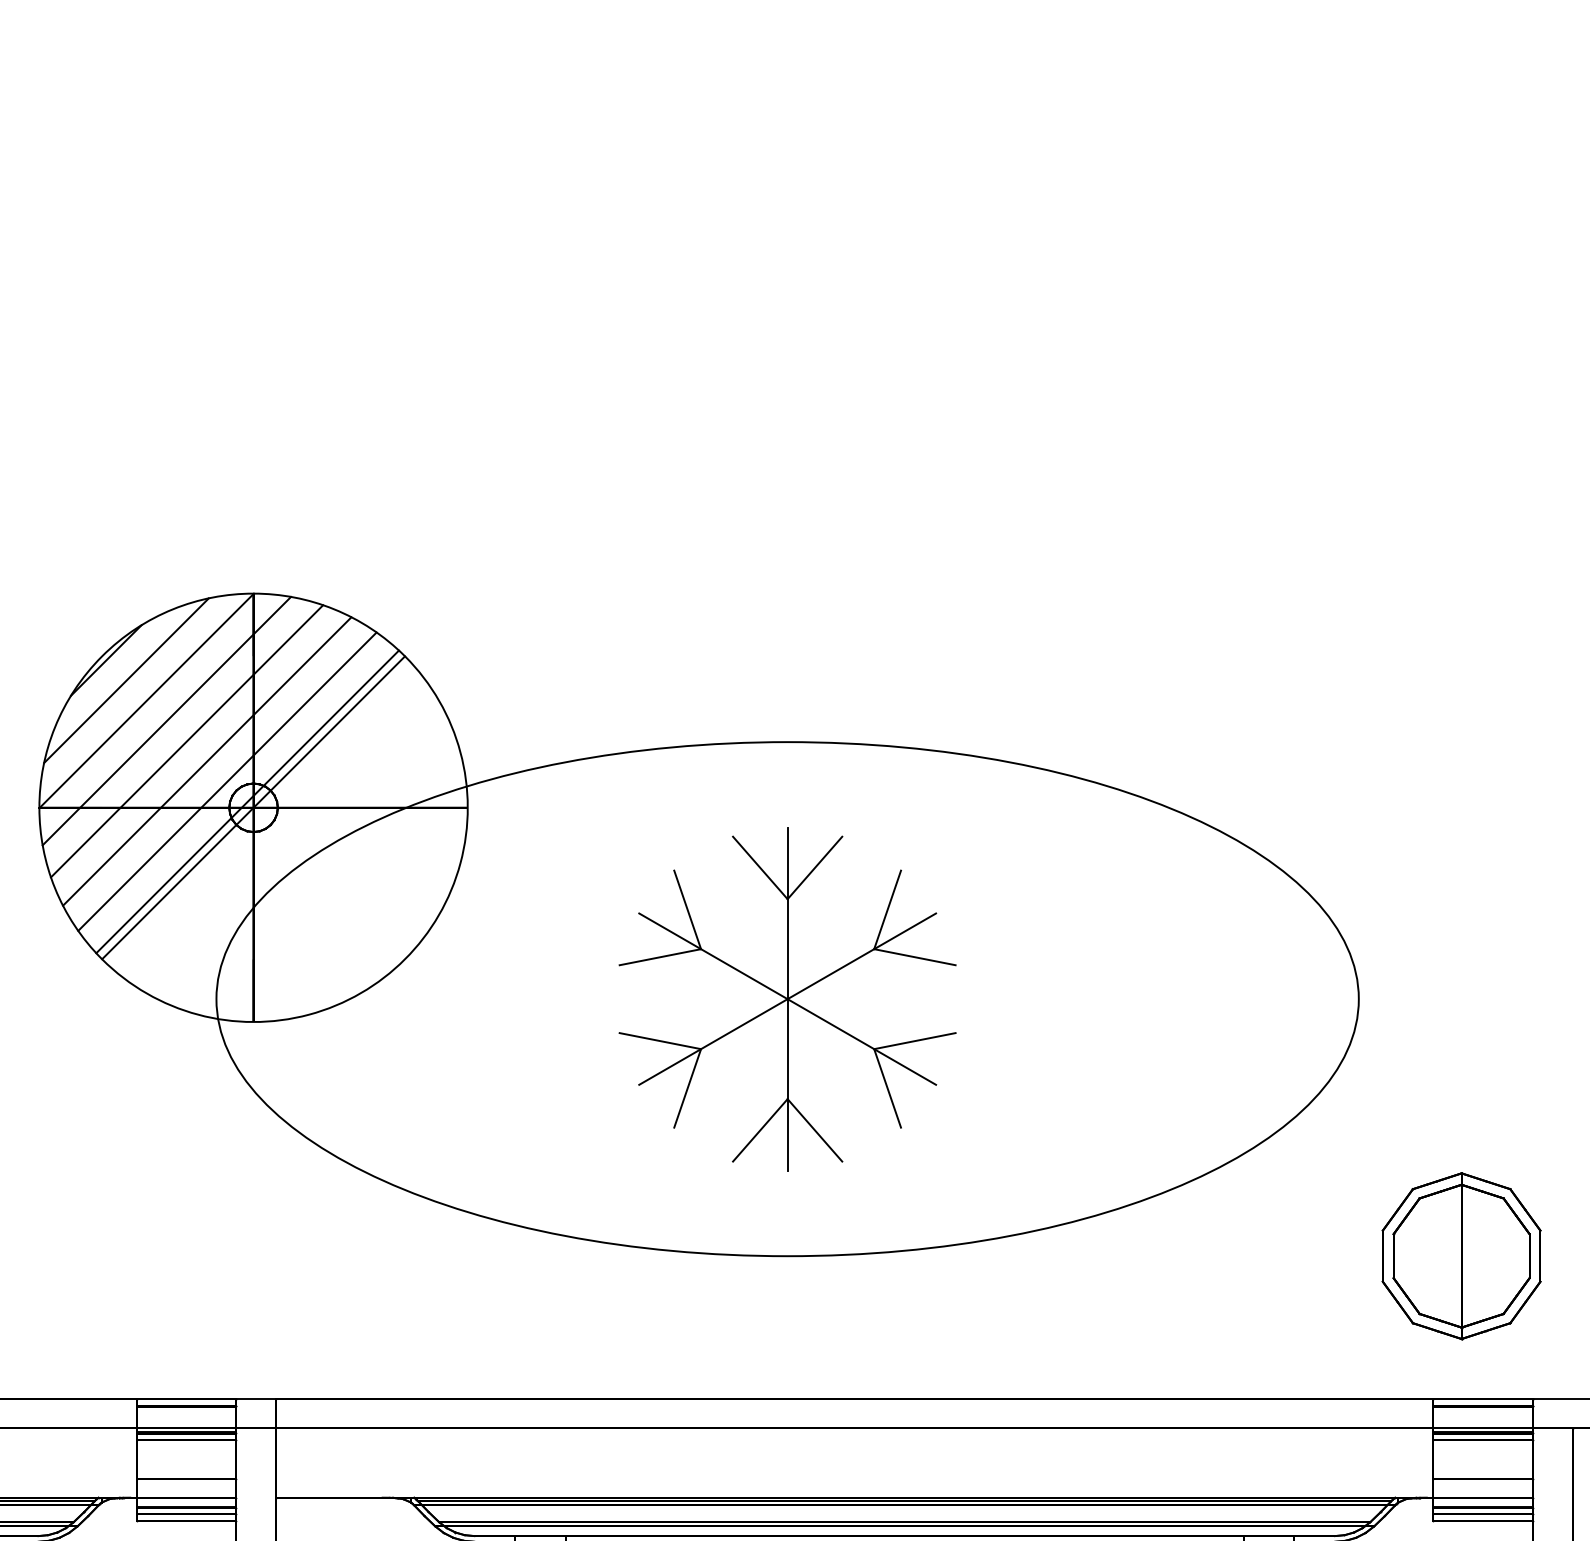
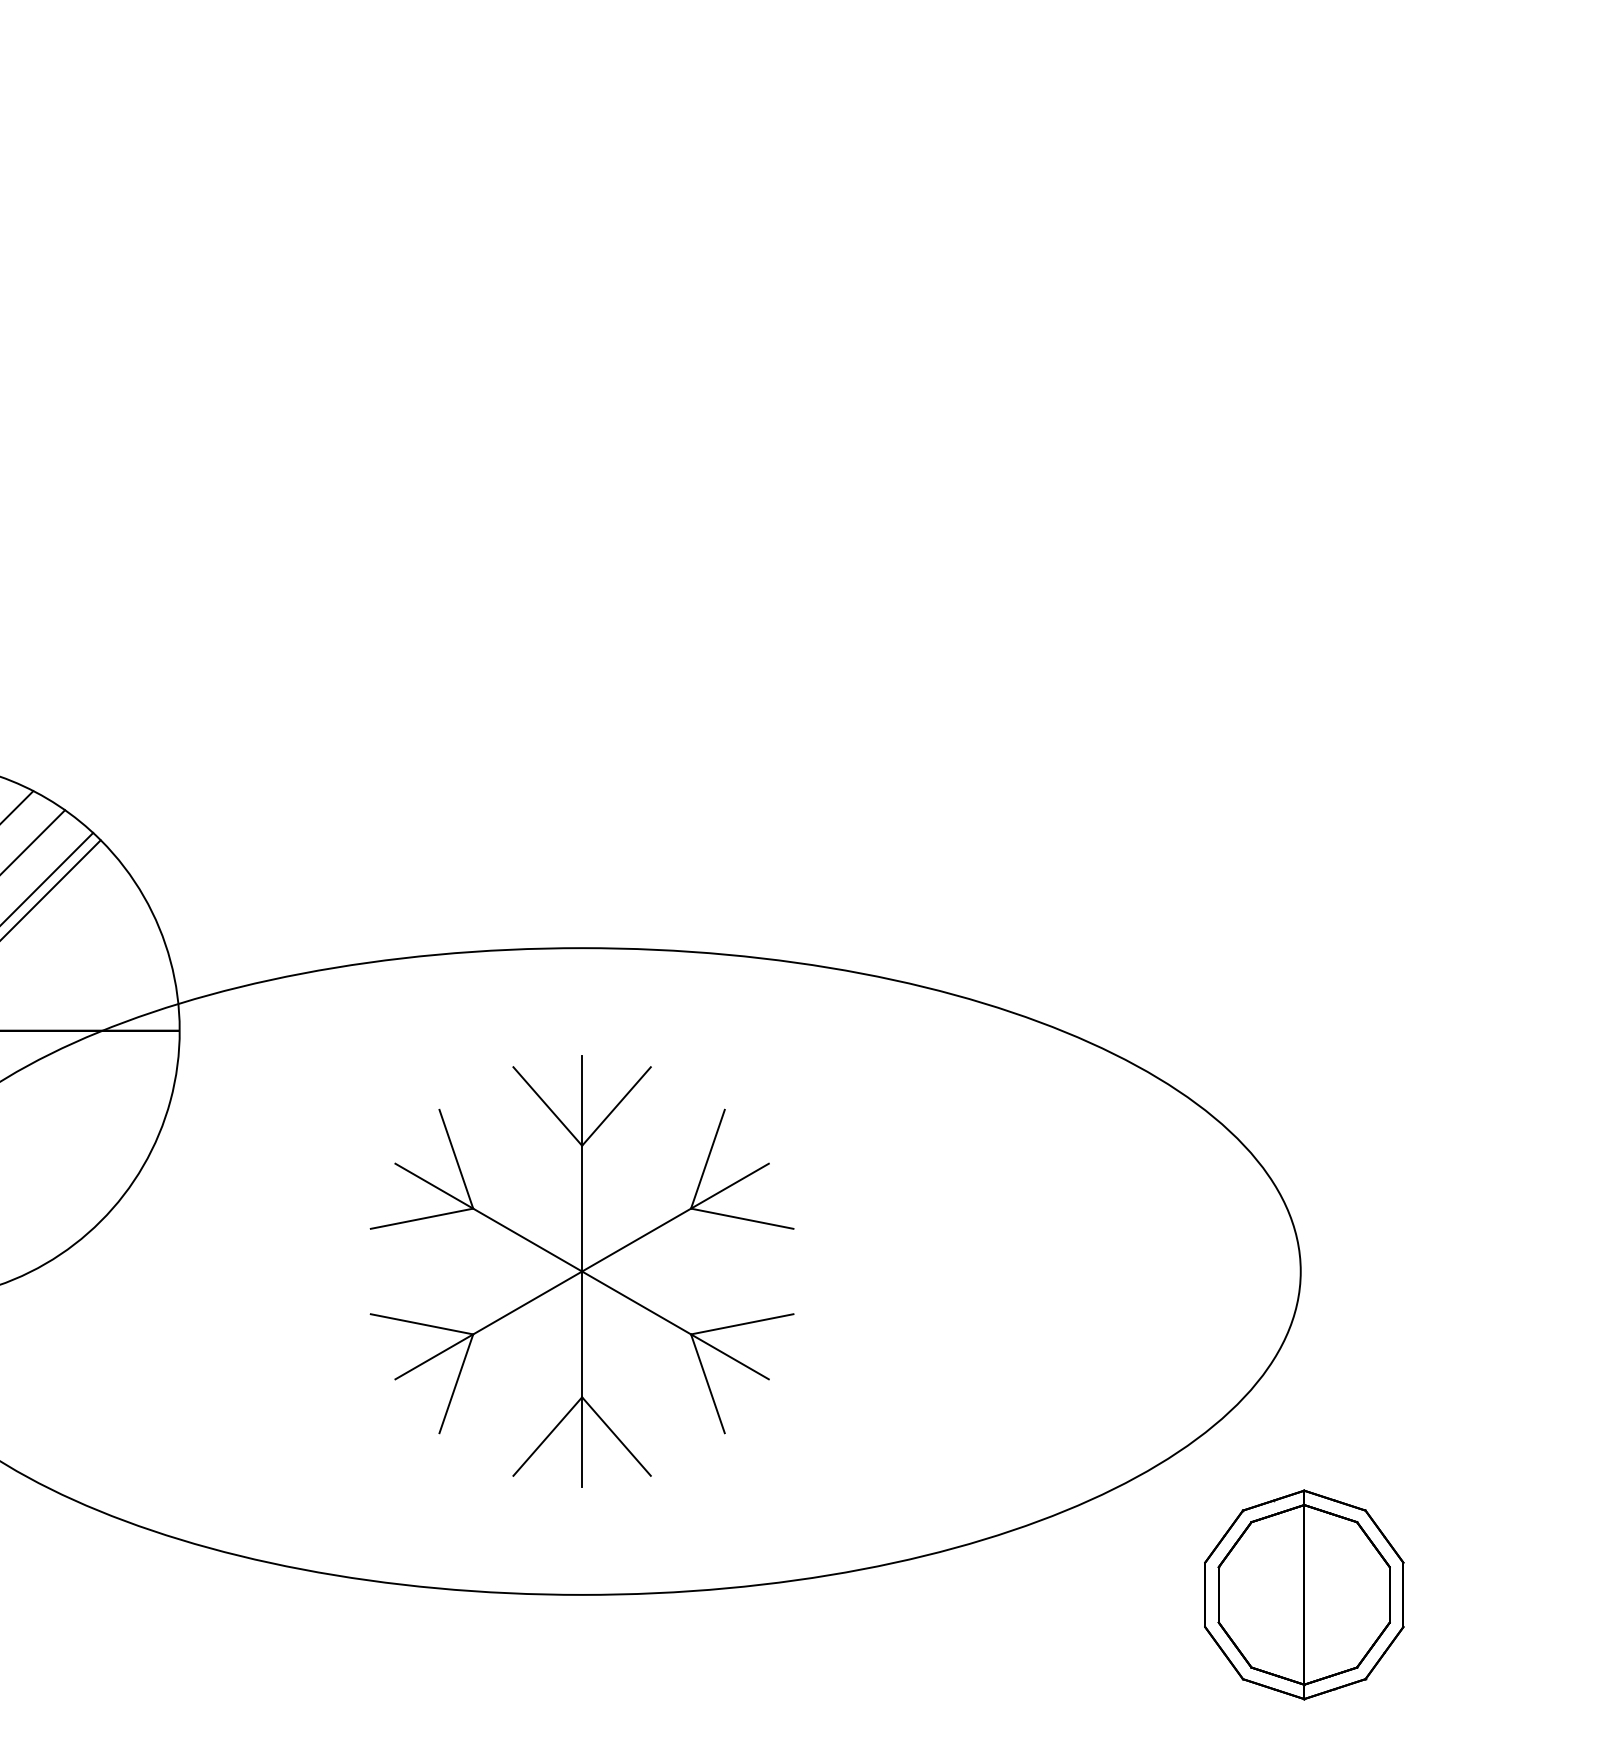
part: (1461, 1256) -> (1304, 1595), moved

